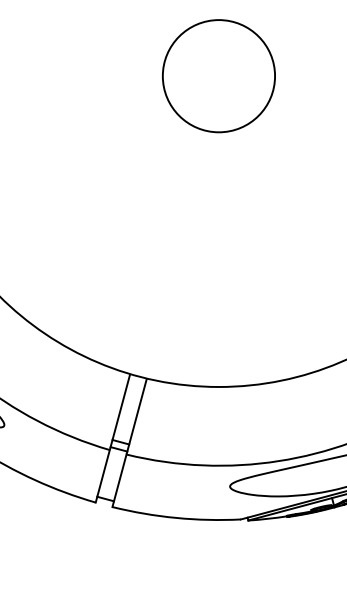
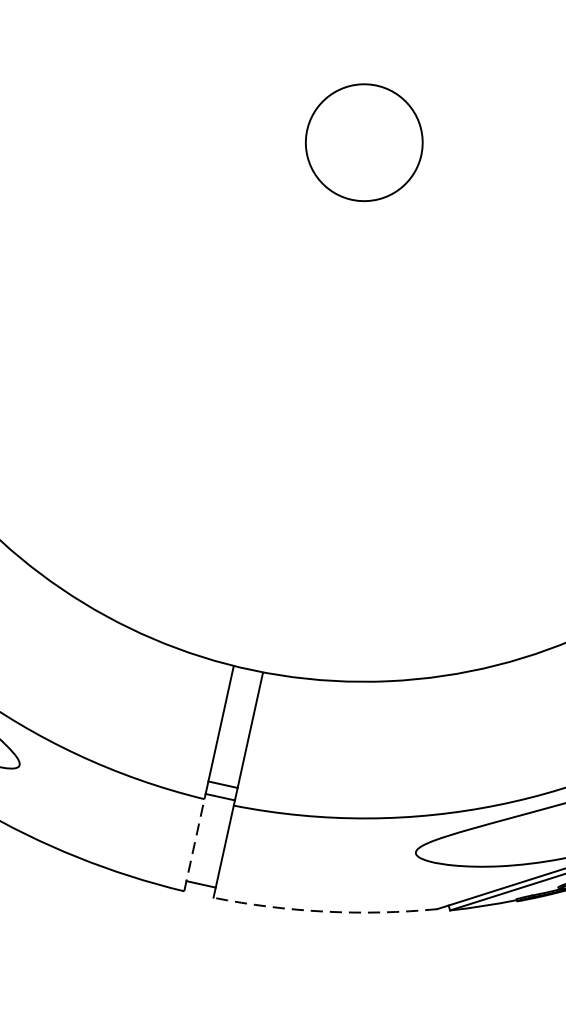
circle: (218, 76) -> (363, 143), size x0.6
line: (102, 475) -> (193, 843), solid -> dashed
arc: (176, 517) -> (325, 910), solid -> dashed

